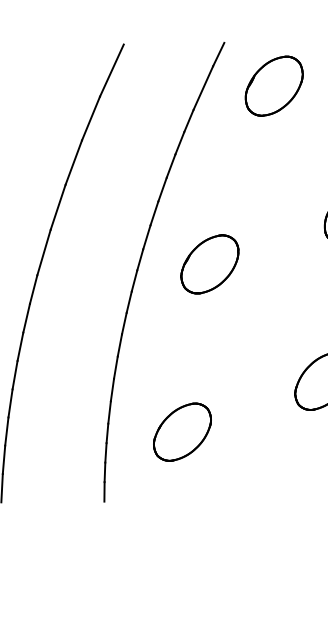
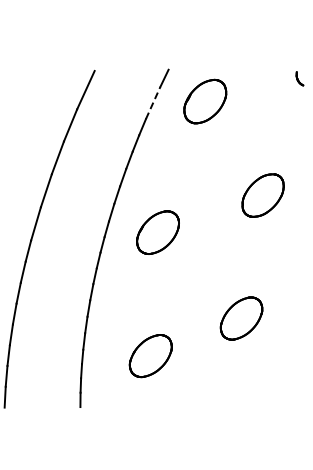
line: (203, 88) -> (153, 103), solid -> dashed
part: (182, 432) -> (150, 356), moved

